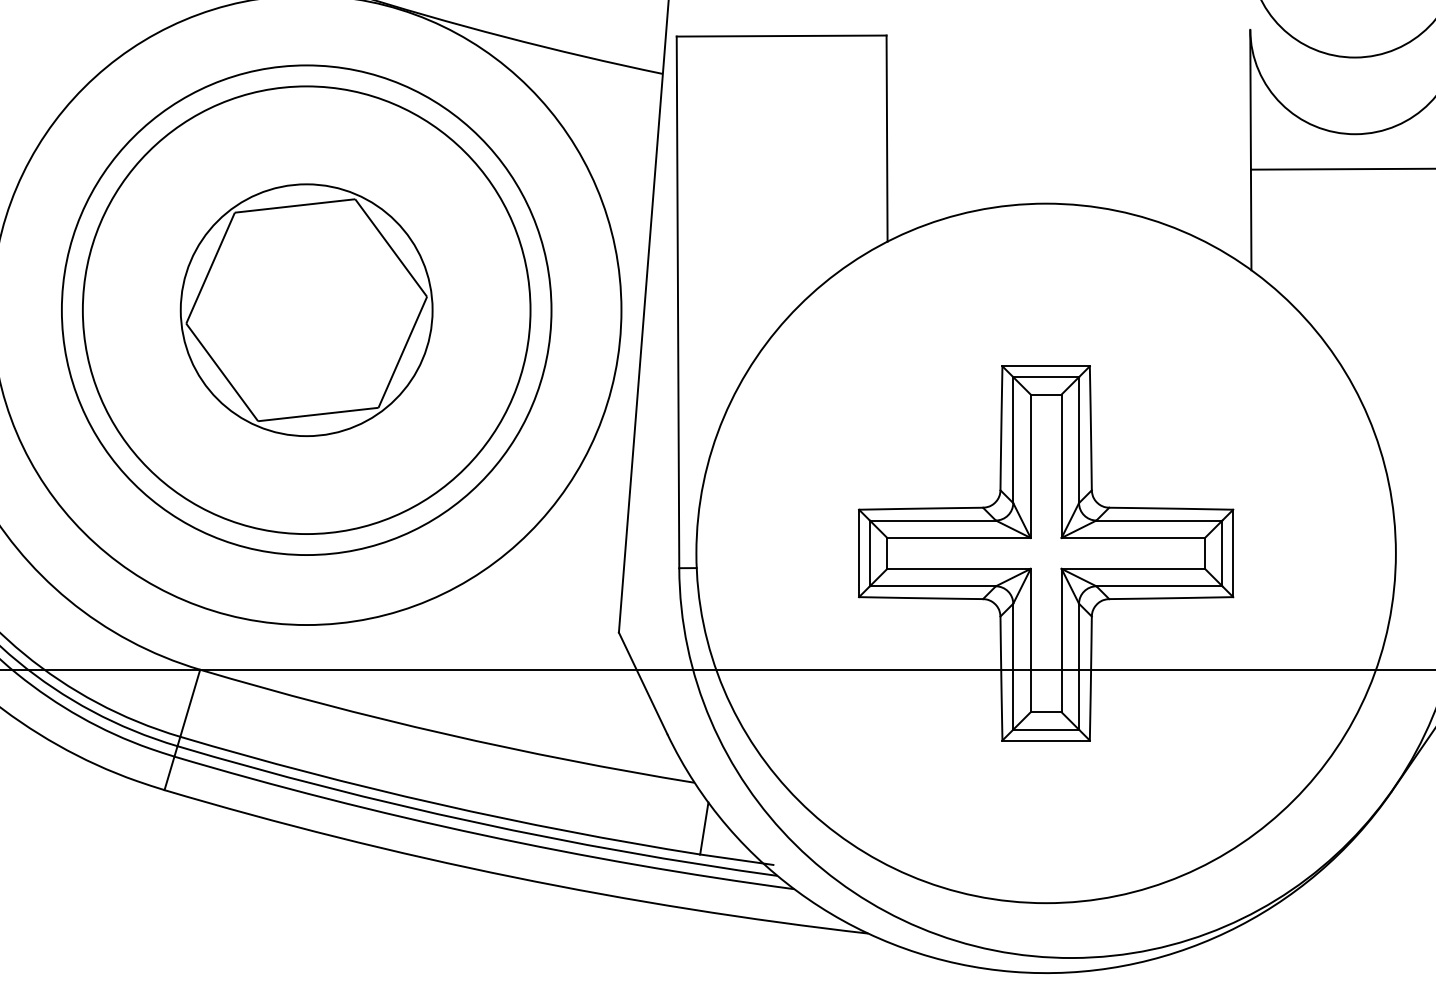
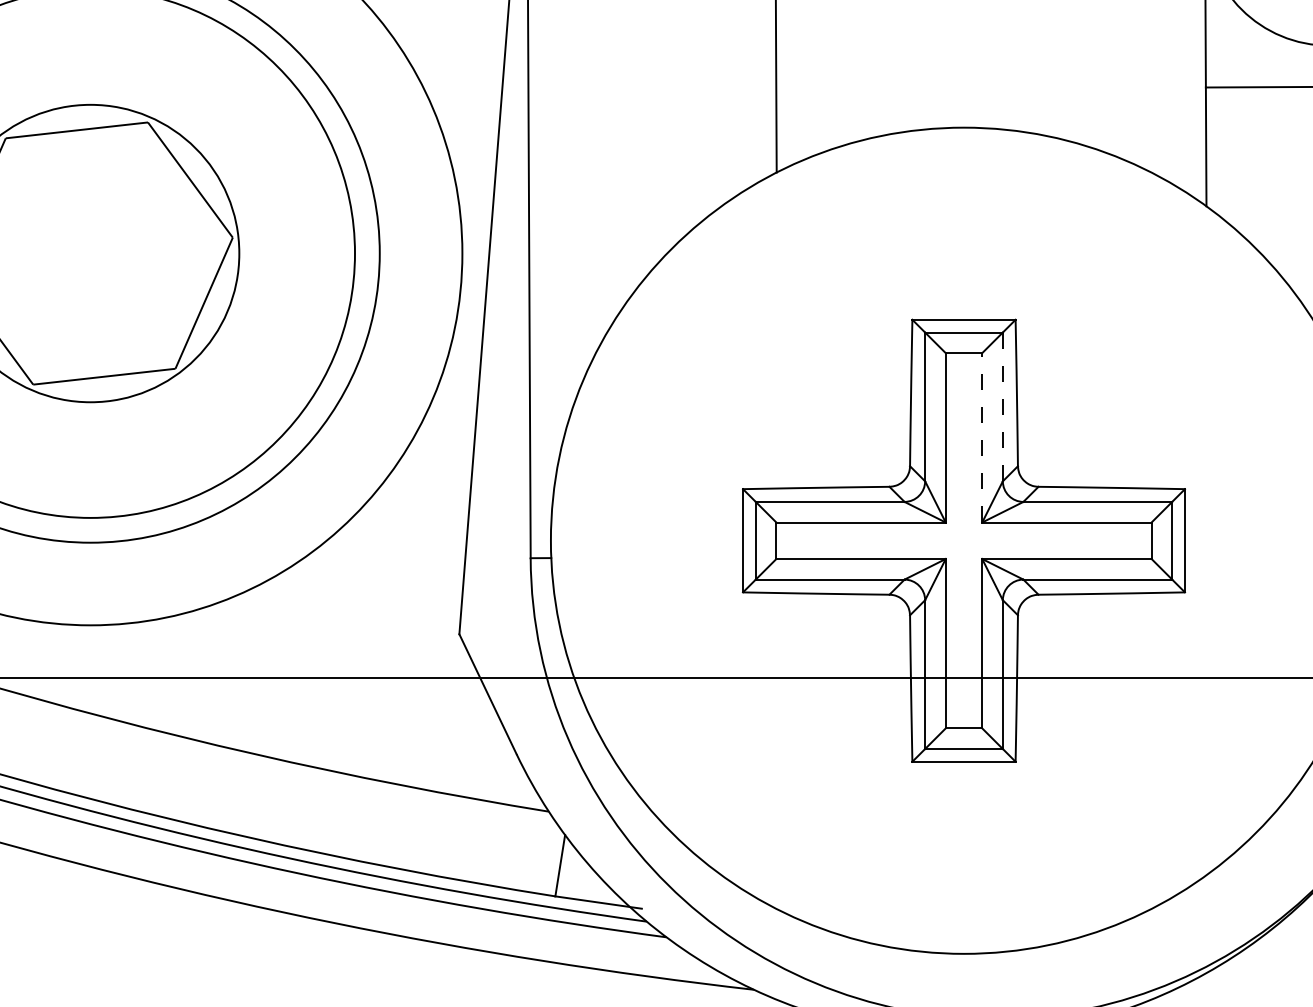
line: (1079, 440) -> (1003, 407), solid -> dashed
line: (1061, 466) -> (982, 438), solid -> dashed

